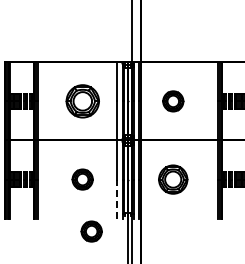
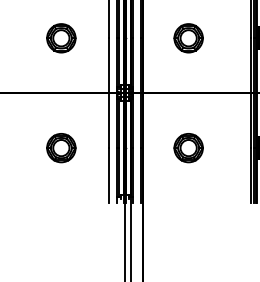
part: (82, 101) -> (61, 38), size x0.62
part: (173, 179) -> (188, 147), size x0.71
line: (116, 199) -> (108, 176), dashed -> solid
part: (91, 231) -> (73, 221), removed

